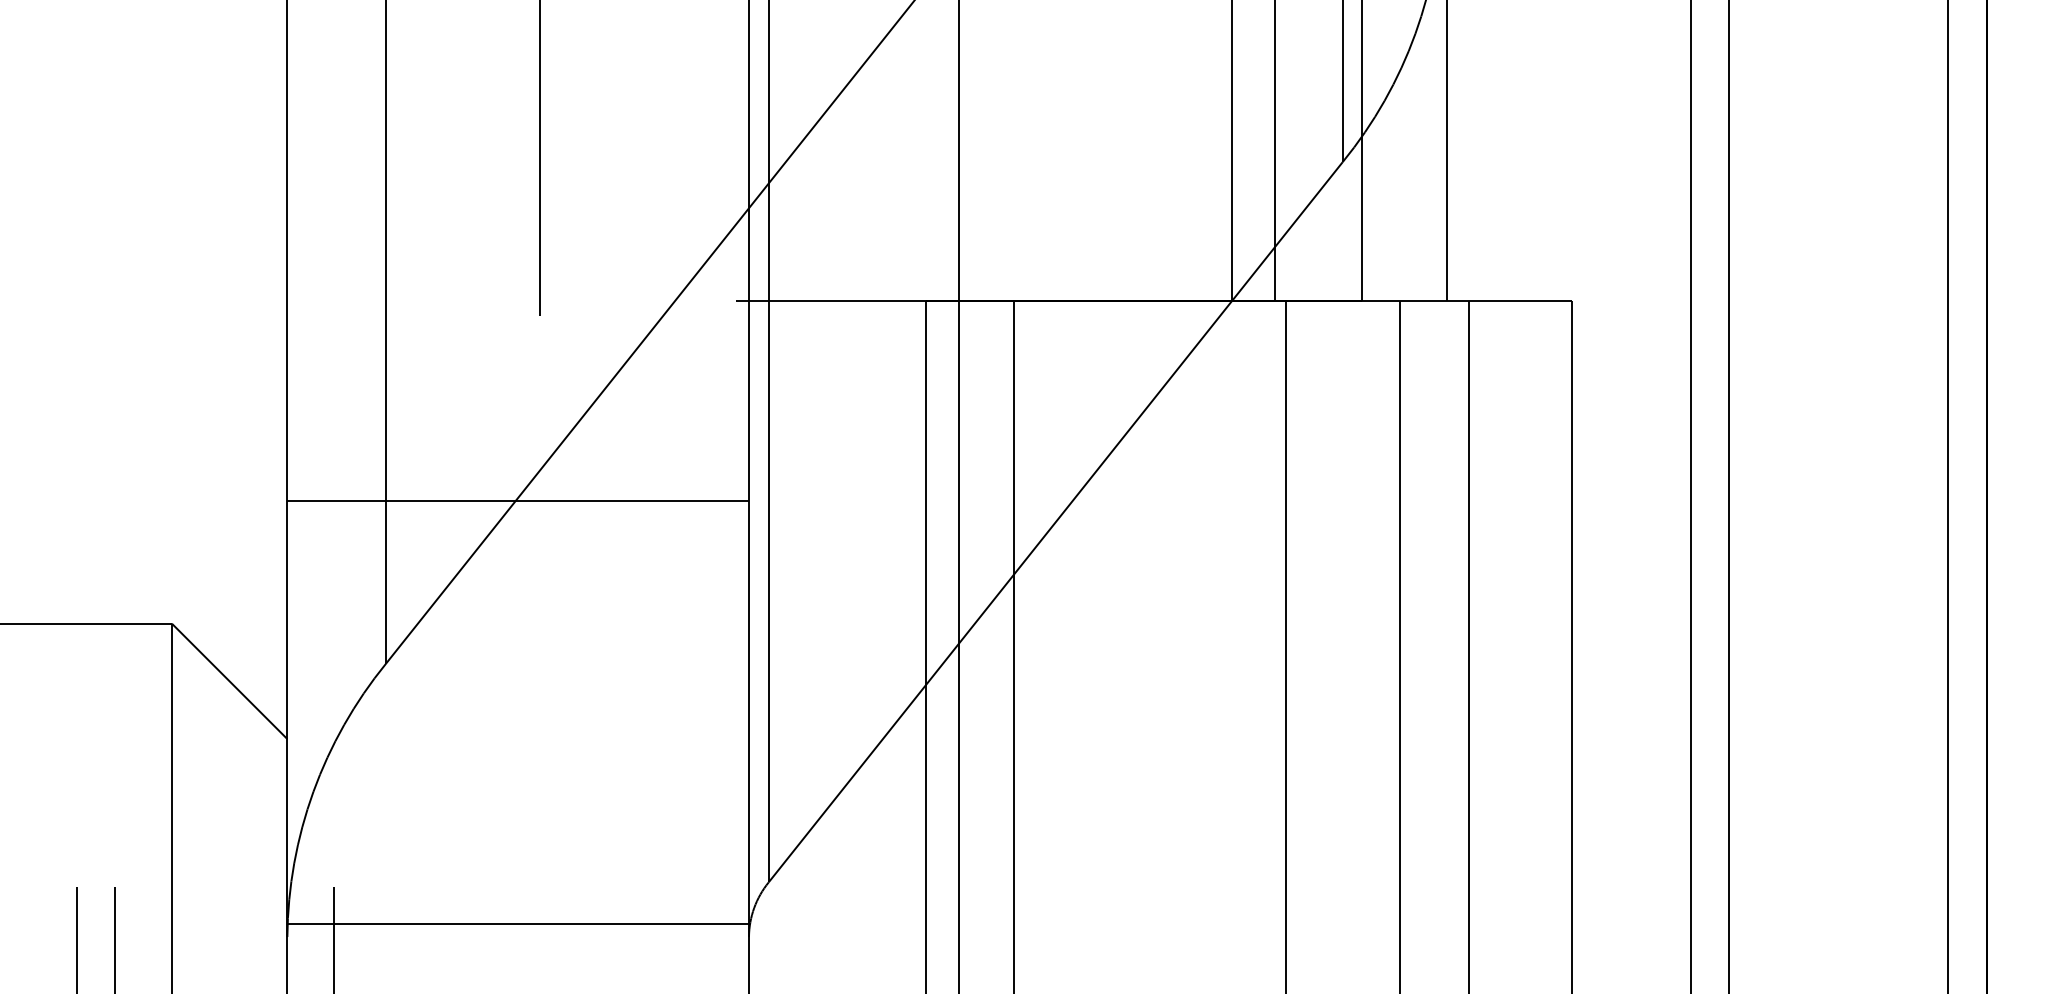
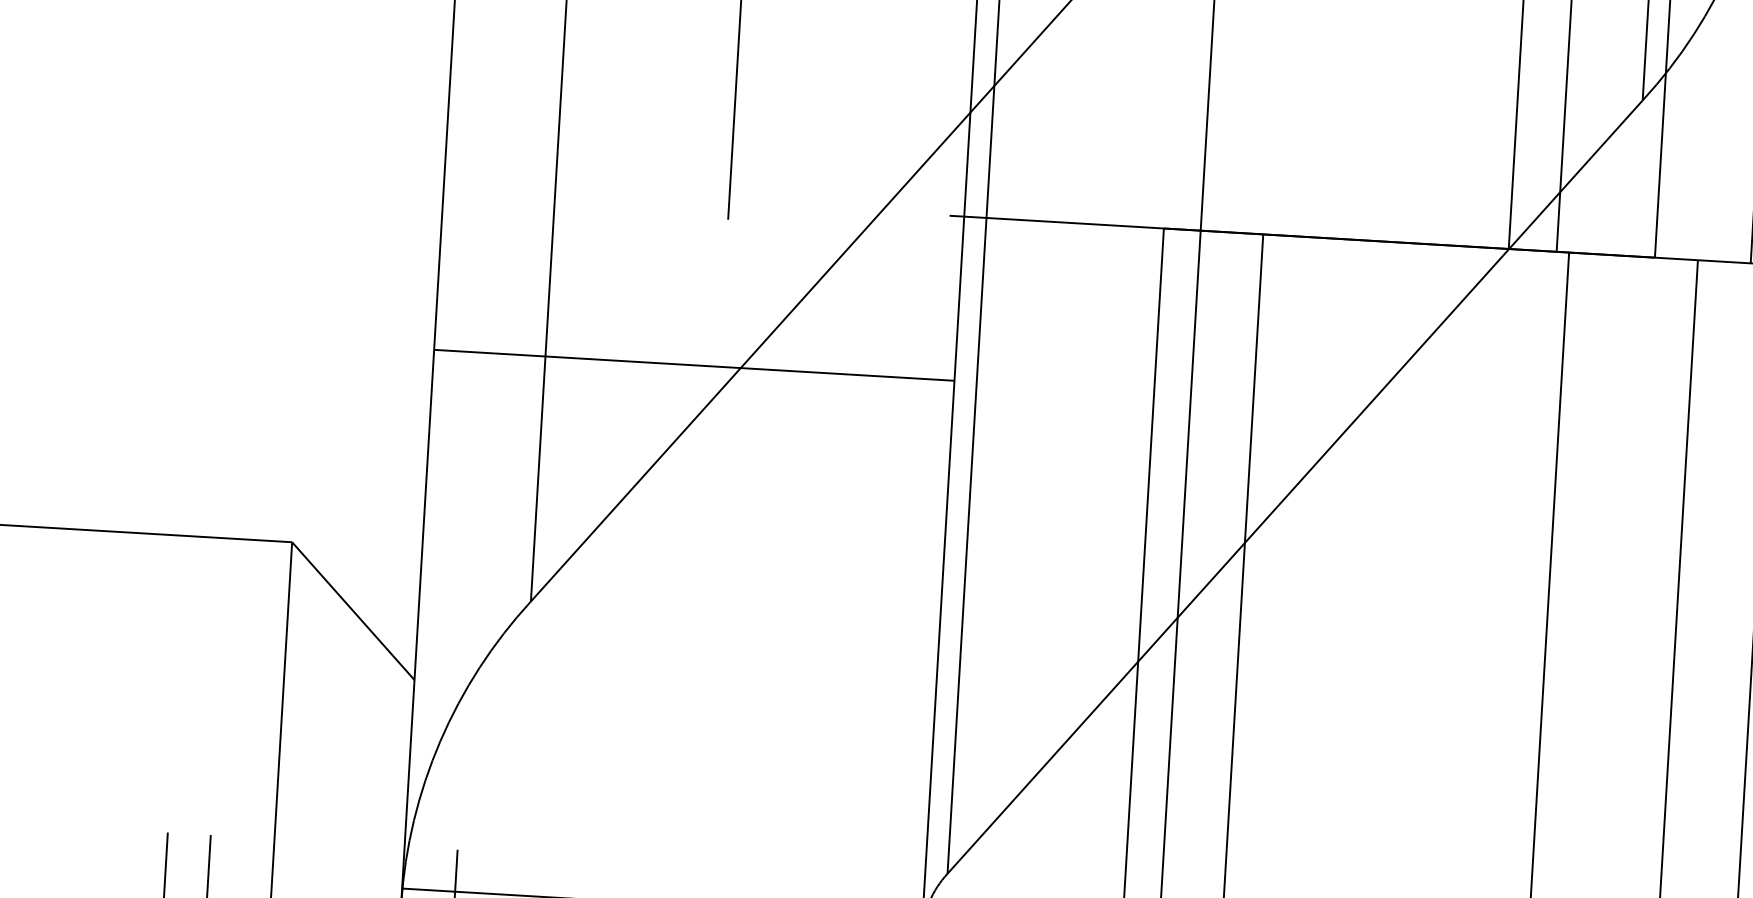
line: (518, 501) -> (694, 365), moved

